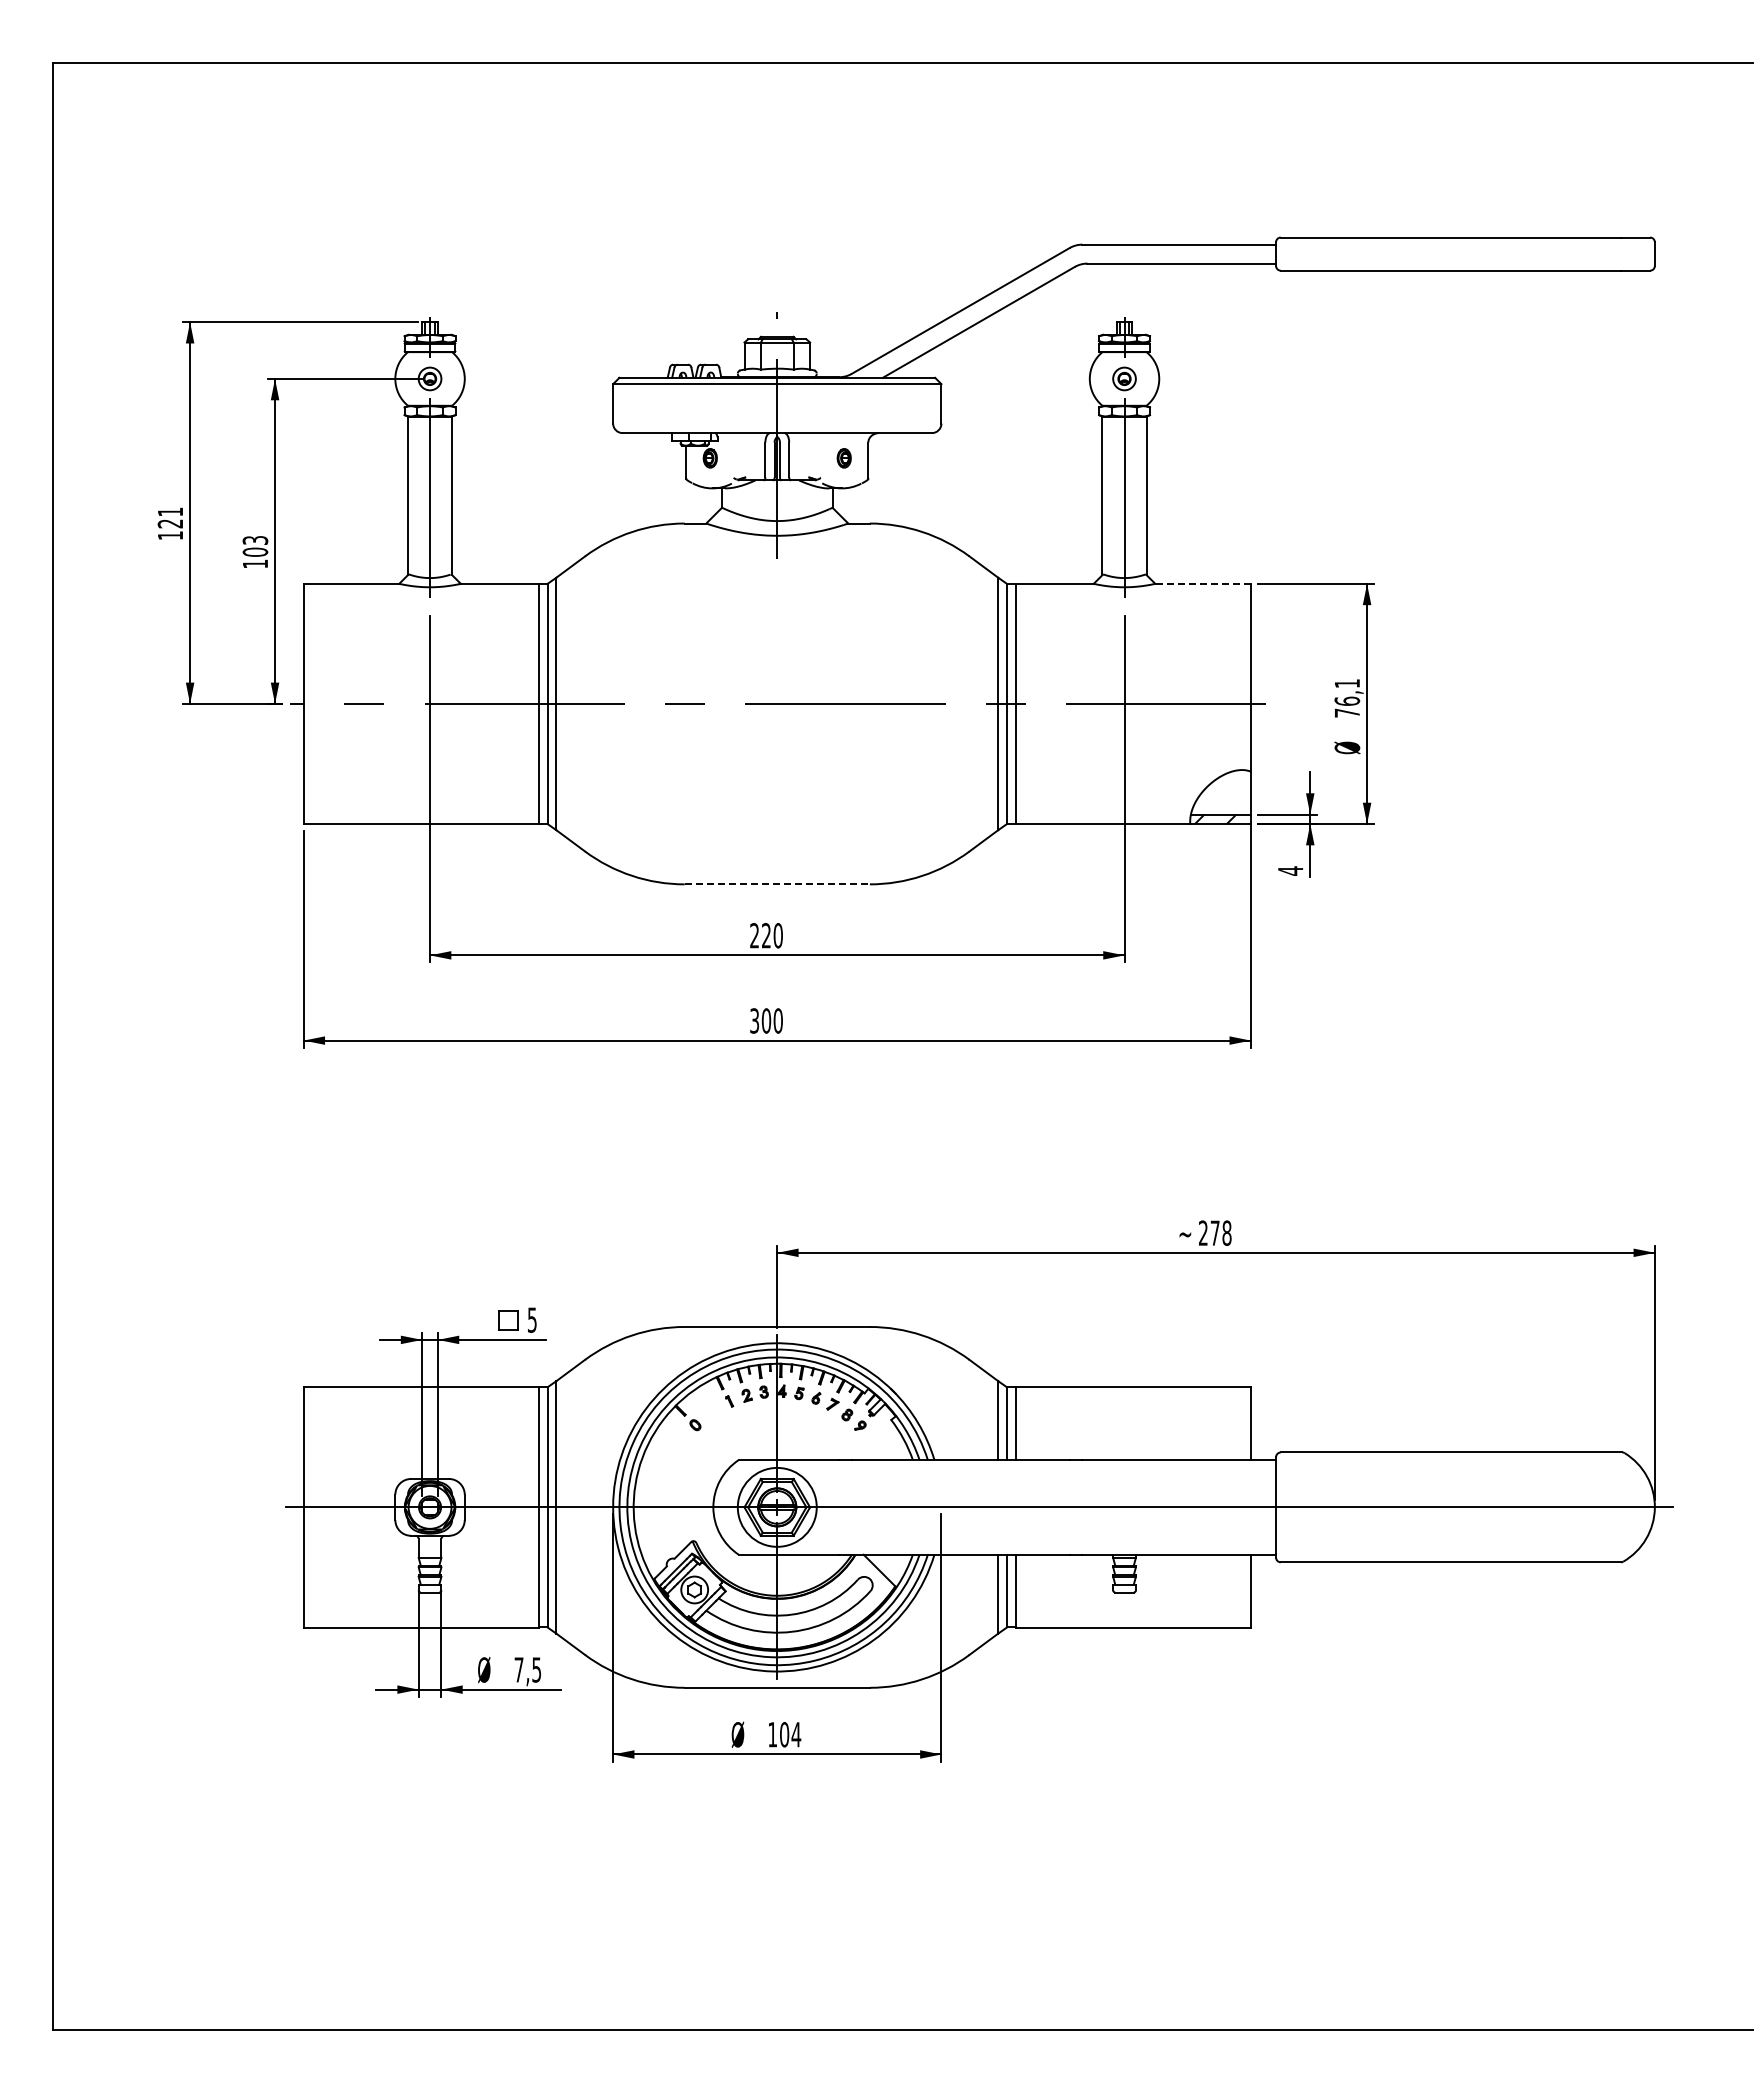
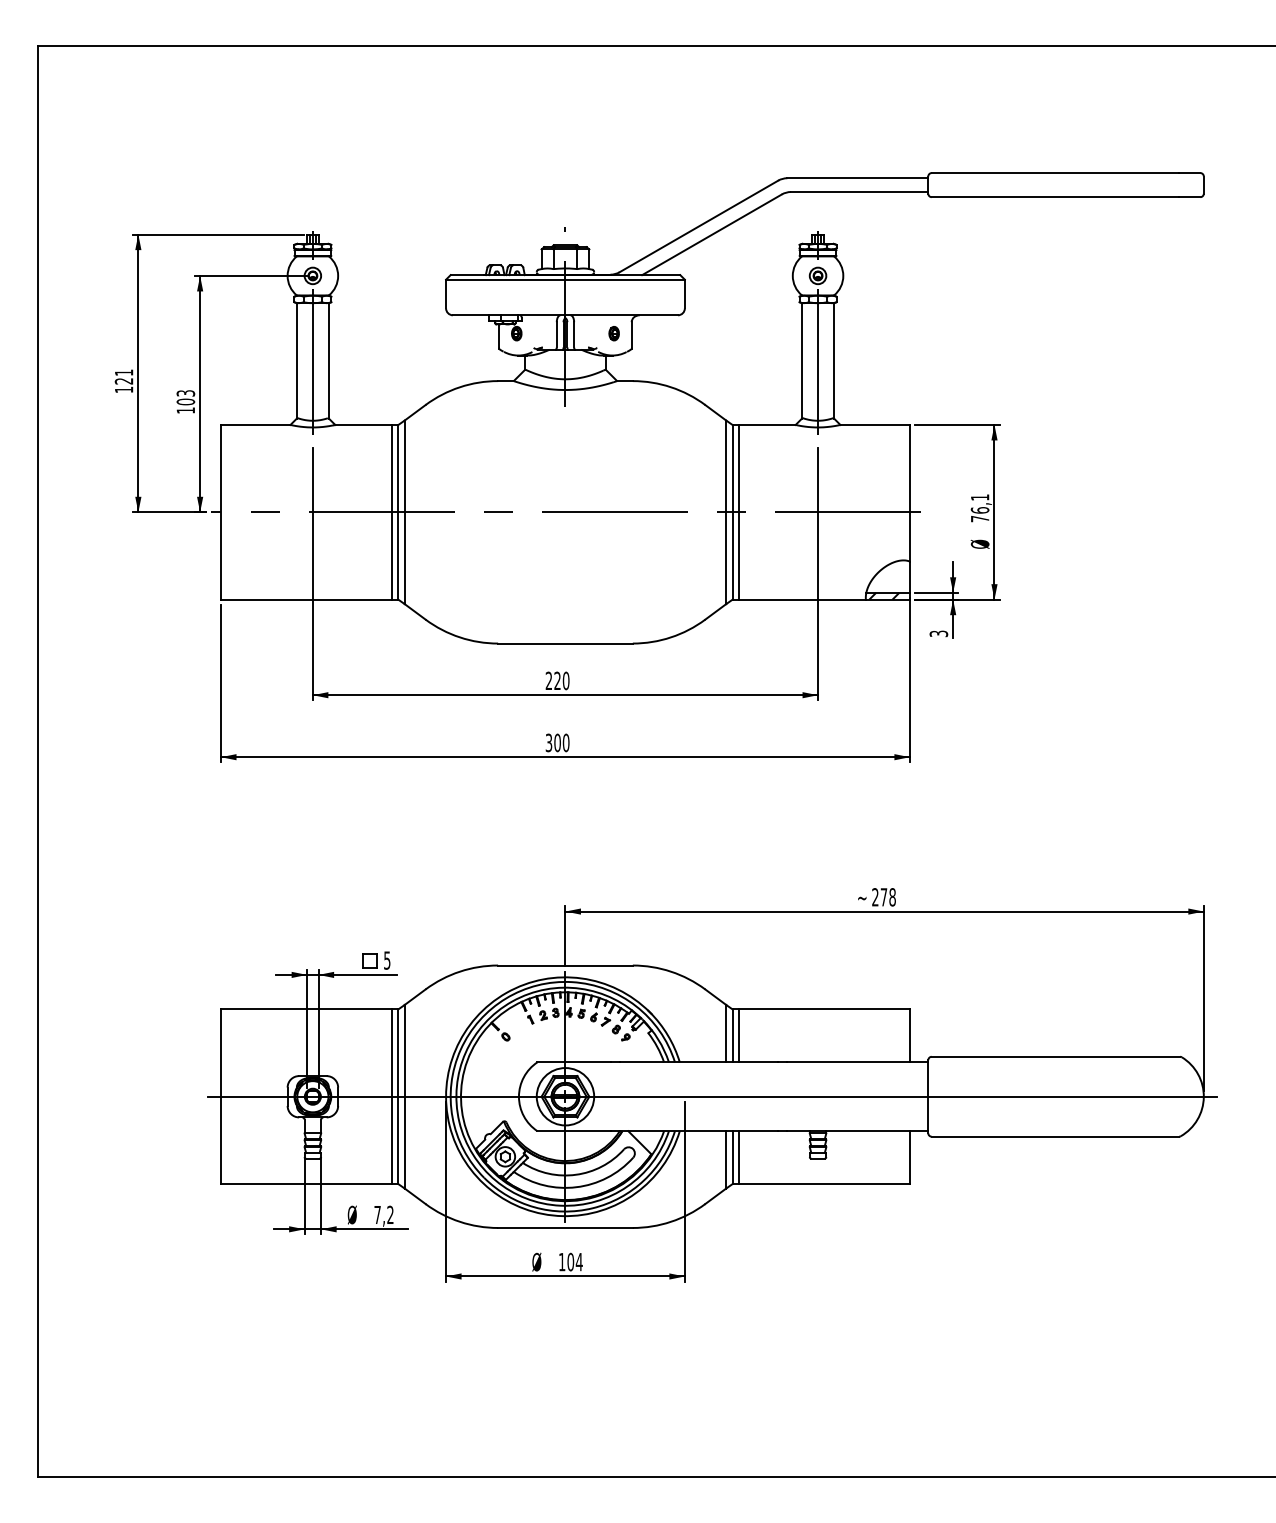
line: (1203, 583) -> (875, 424), dashed -> solid
text: (1290, 870) -> (938, 633), 4 -> 3
line: (777, 884) -> (565, 643), dashed -> solid
text: (536, 1669) -> (390, 1214), 7,5 -> 7,2

